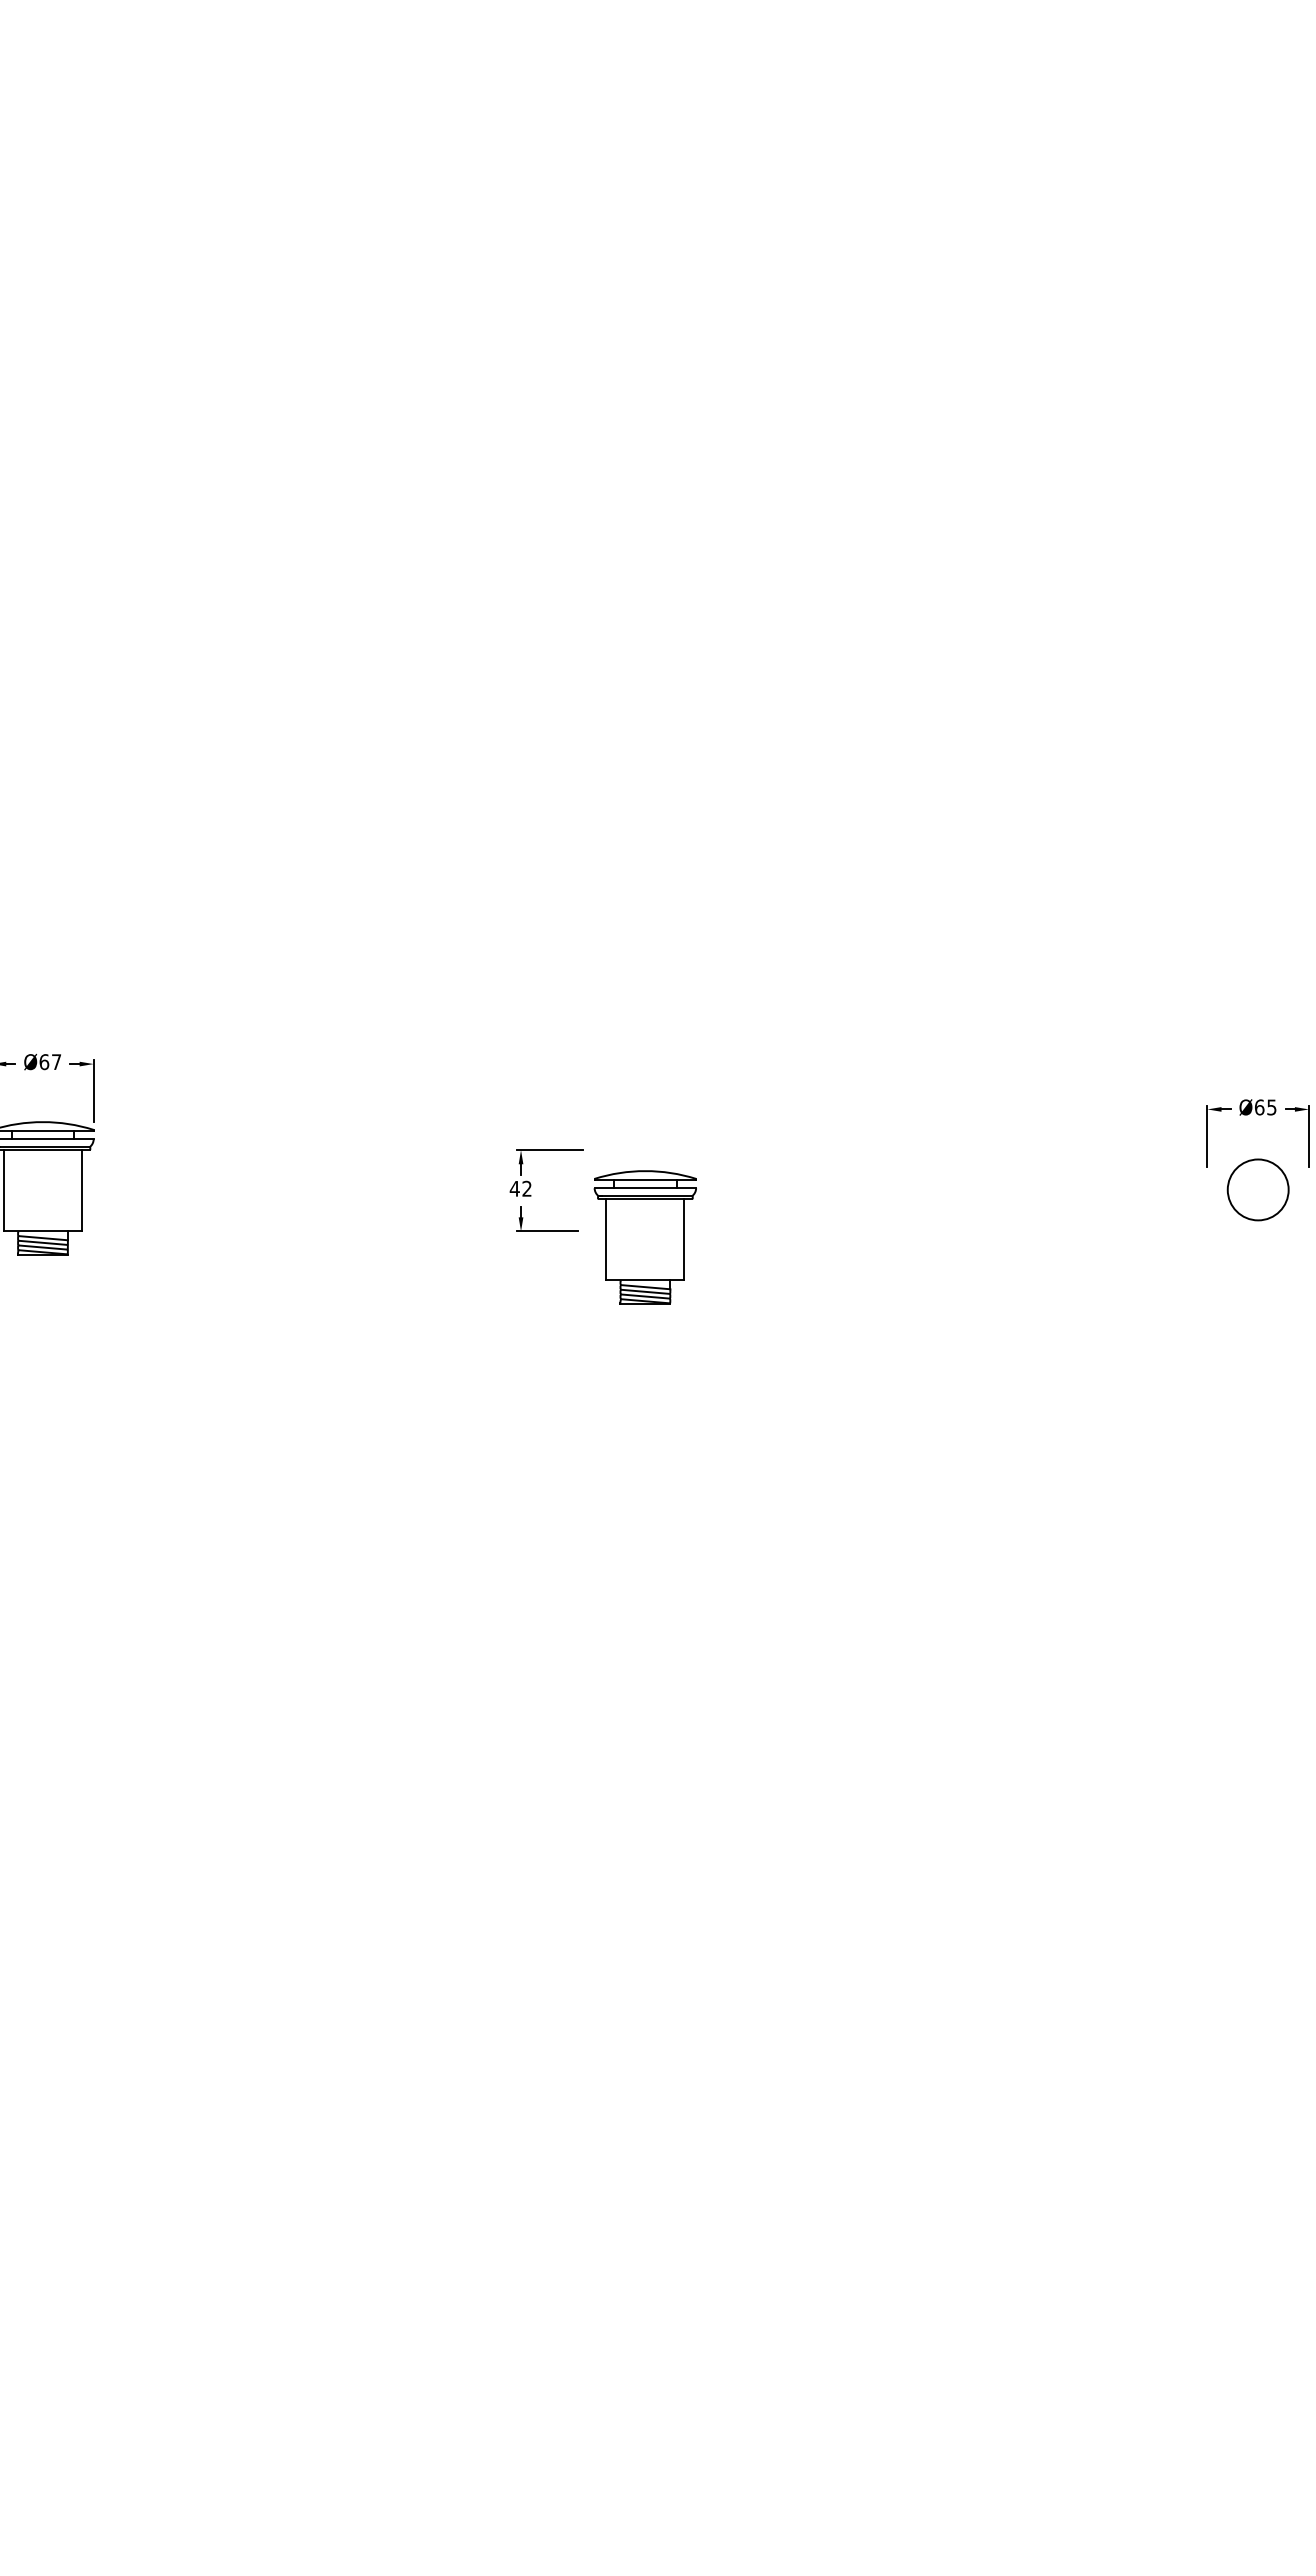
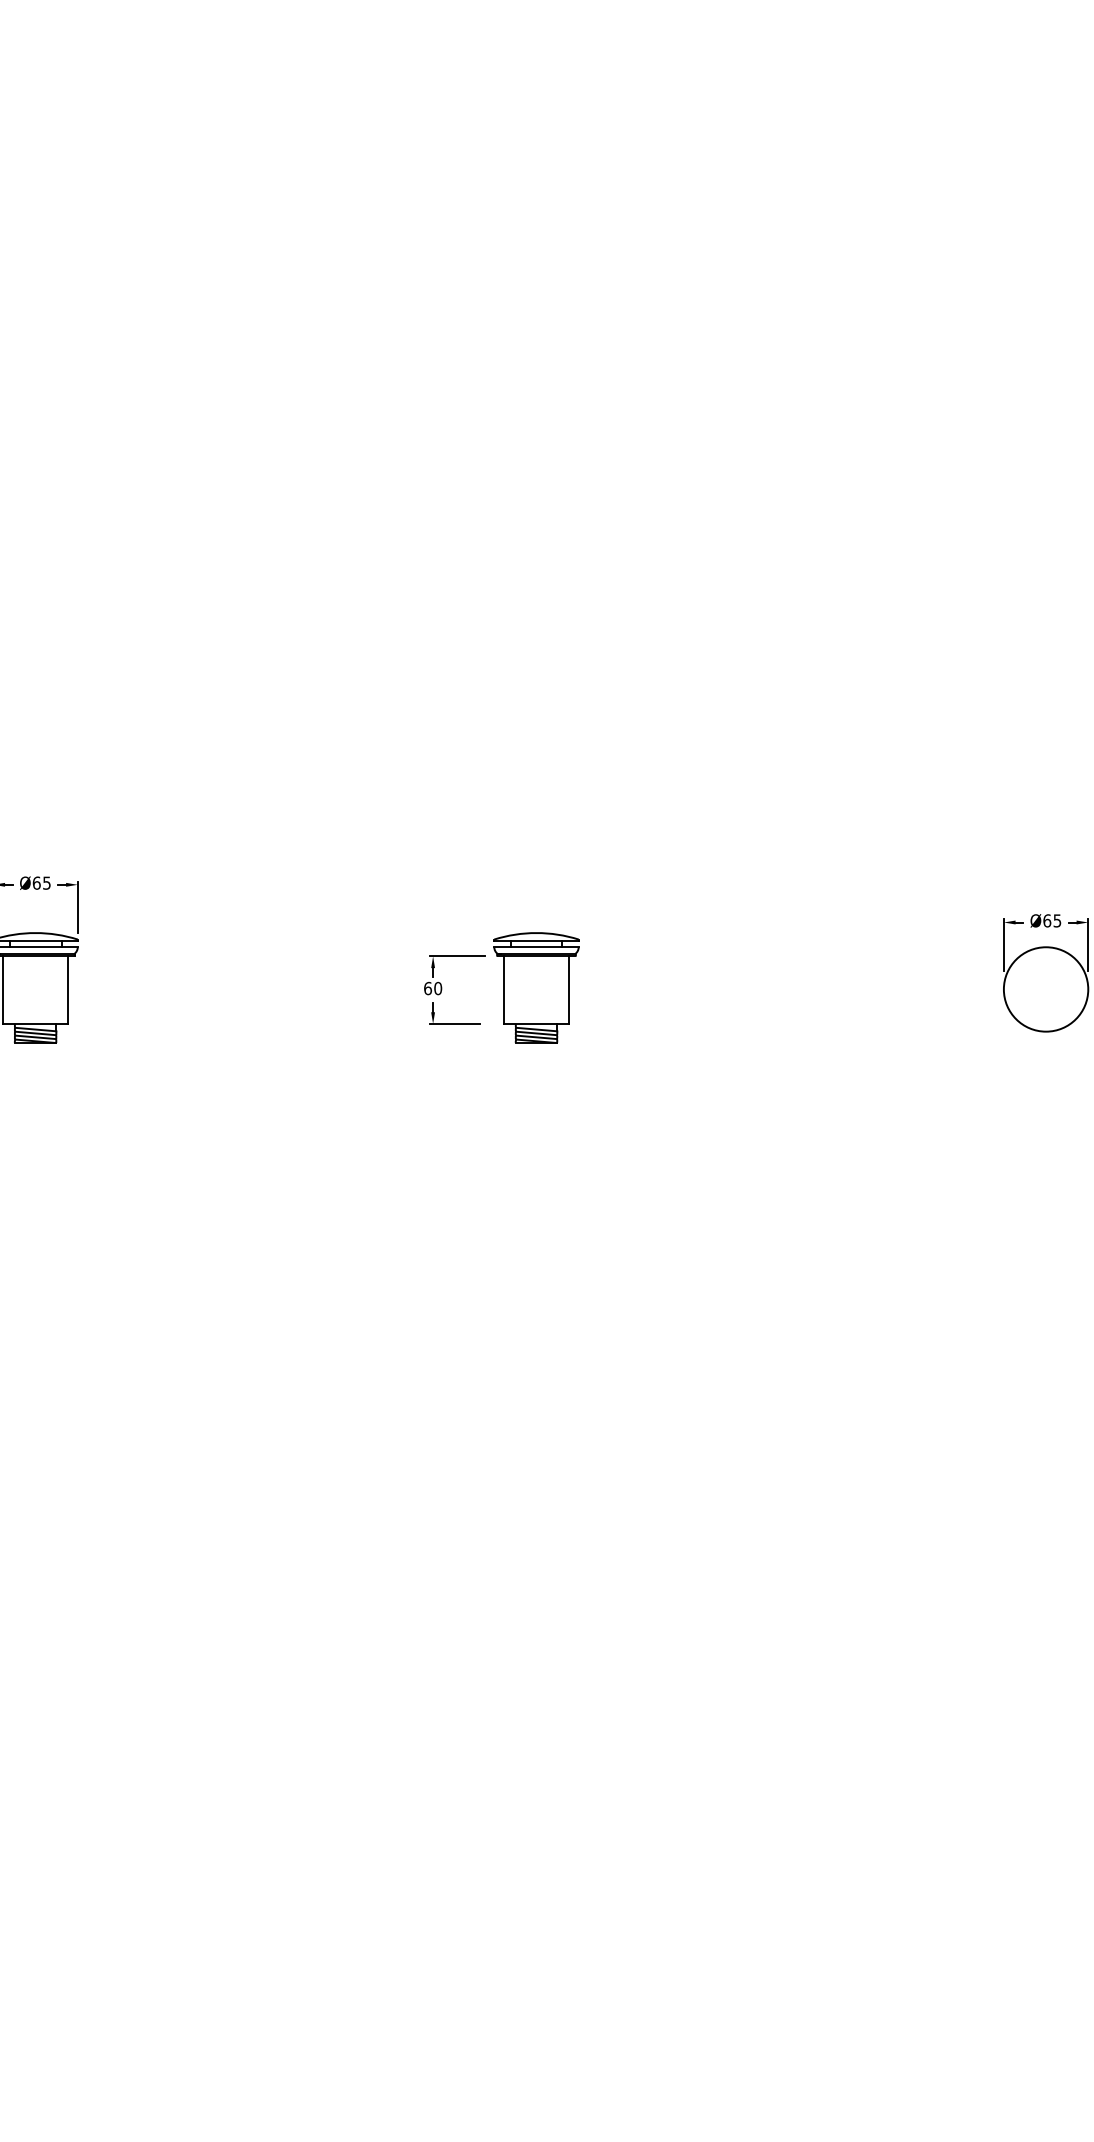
text: (56, 1062) -> (46, 883), Ø67 -> Ø65
text: (520, 1188) -> (432, 988), 42 -> 60
circle: (1257, 1189) -> (1045, 989), size x1.67
part: (644, 1237) -> (535, 988), moved

